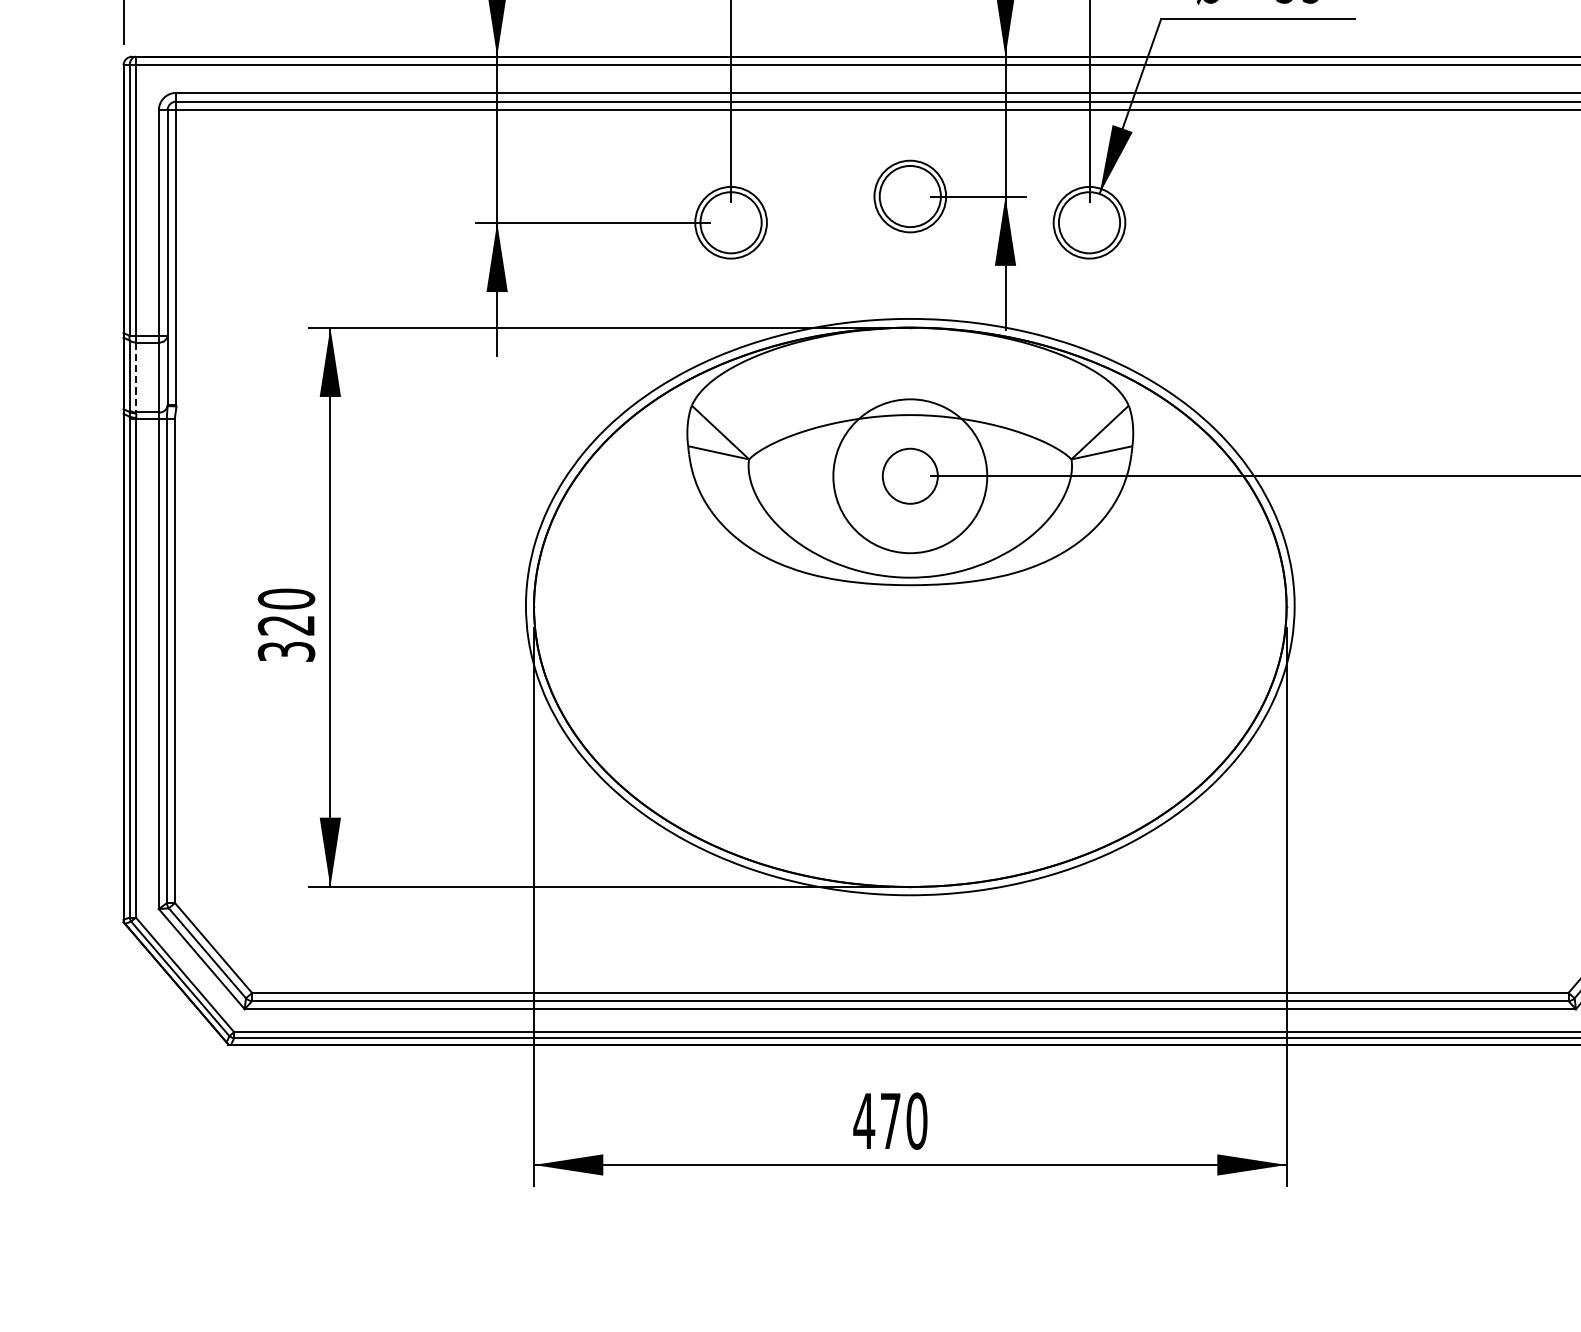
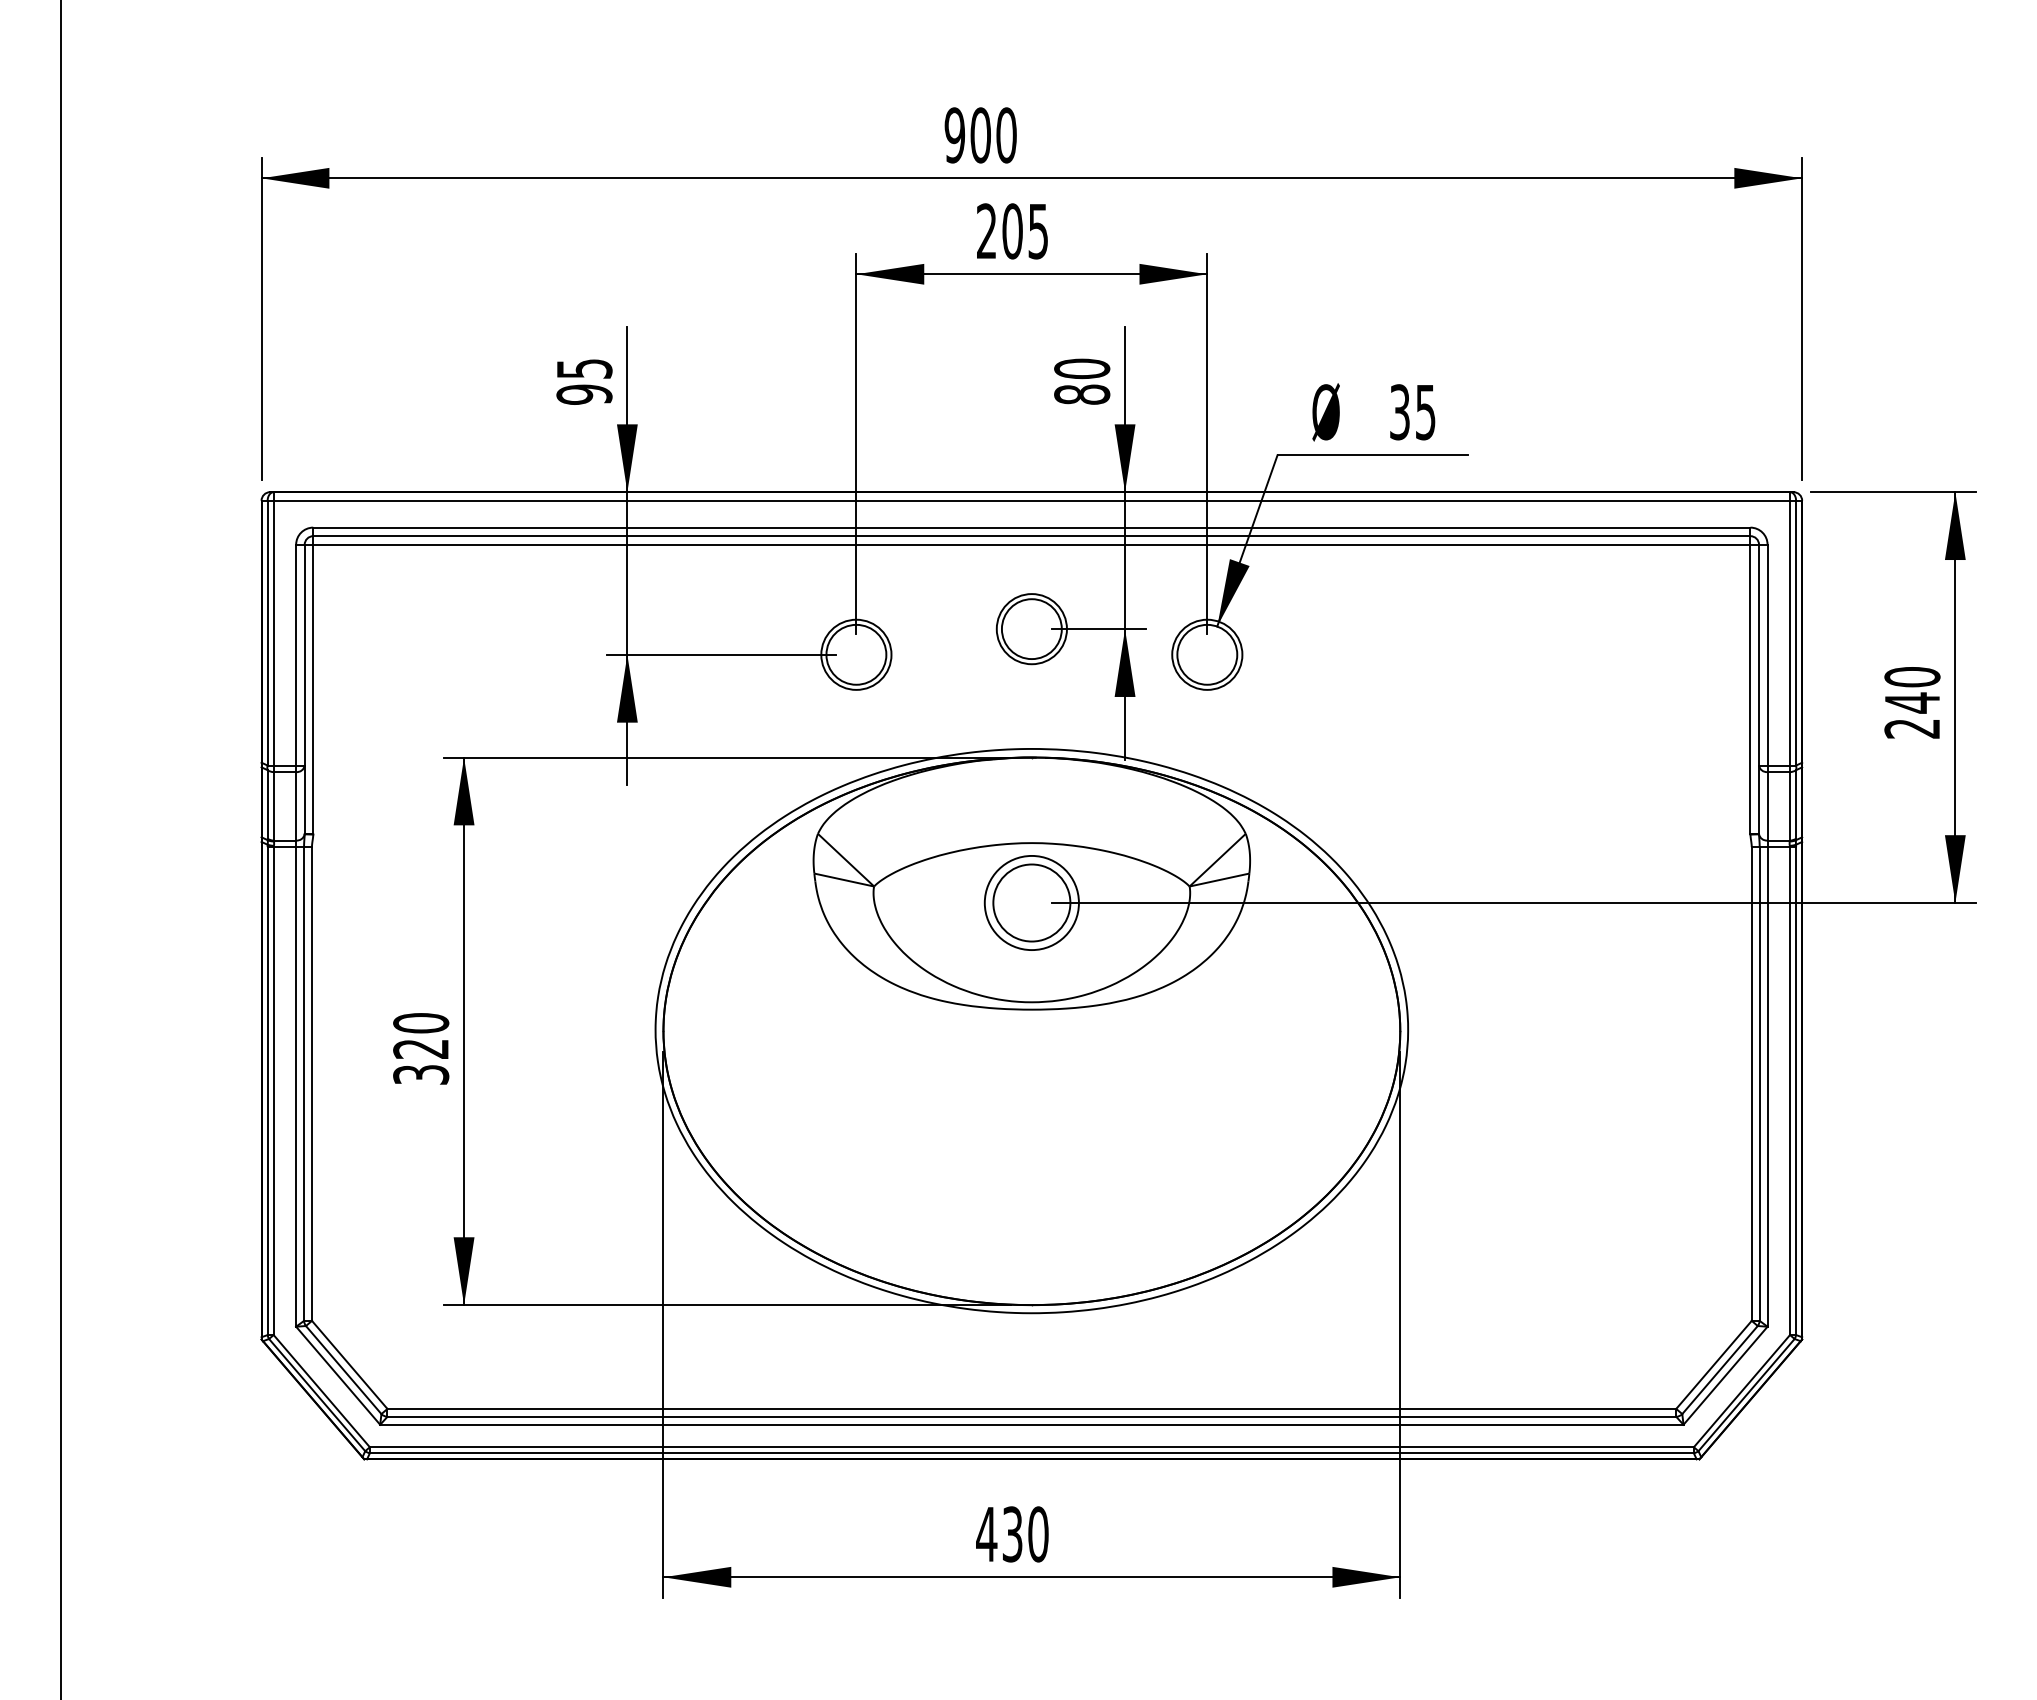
line: (135, 377) -> (273, 806), dashed -> solid
circle: (909, 475) -> (1031, 902), size x0.62
circle: (909, 475) -> (1031, 902), size x1.43
text: (890, 1121) -> (1012, 1534), 470 -> 430

